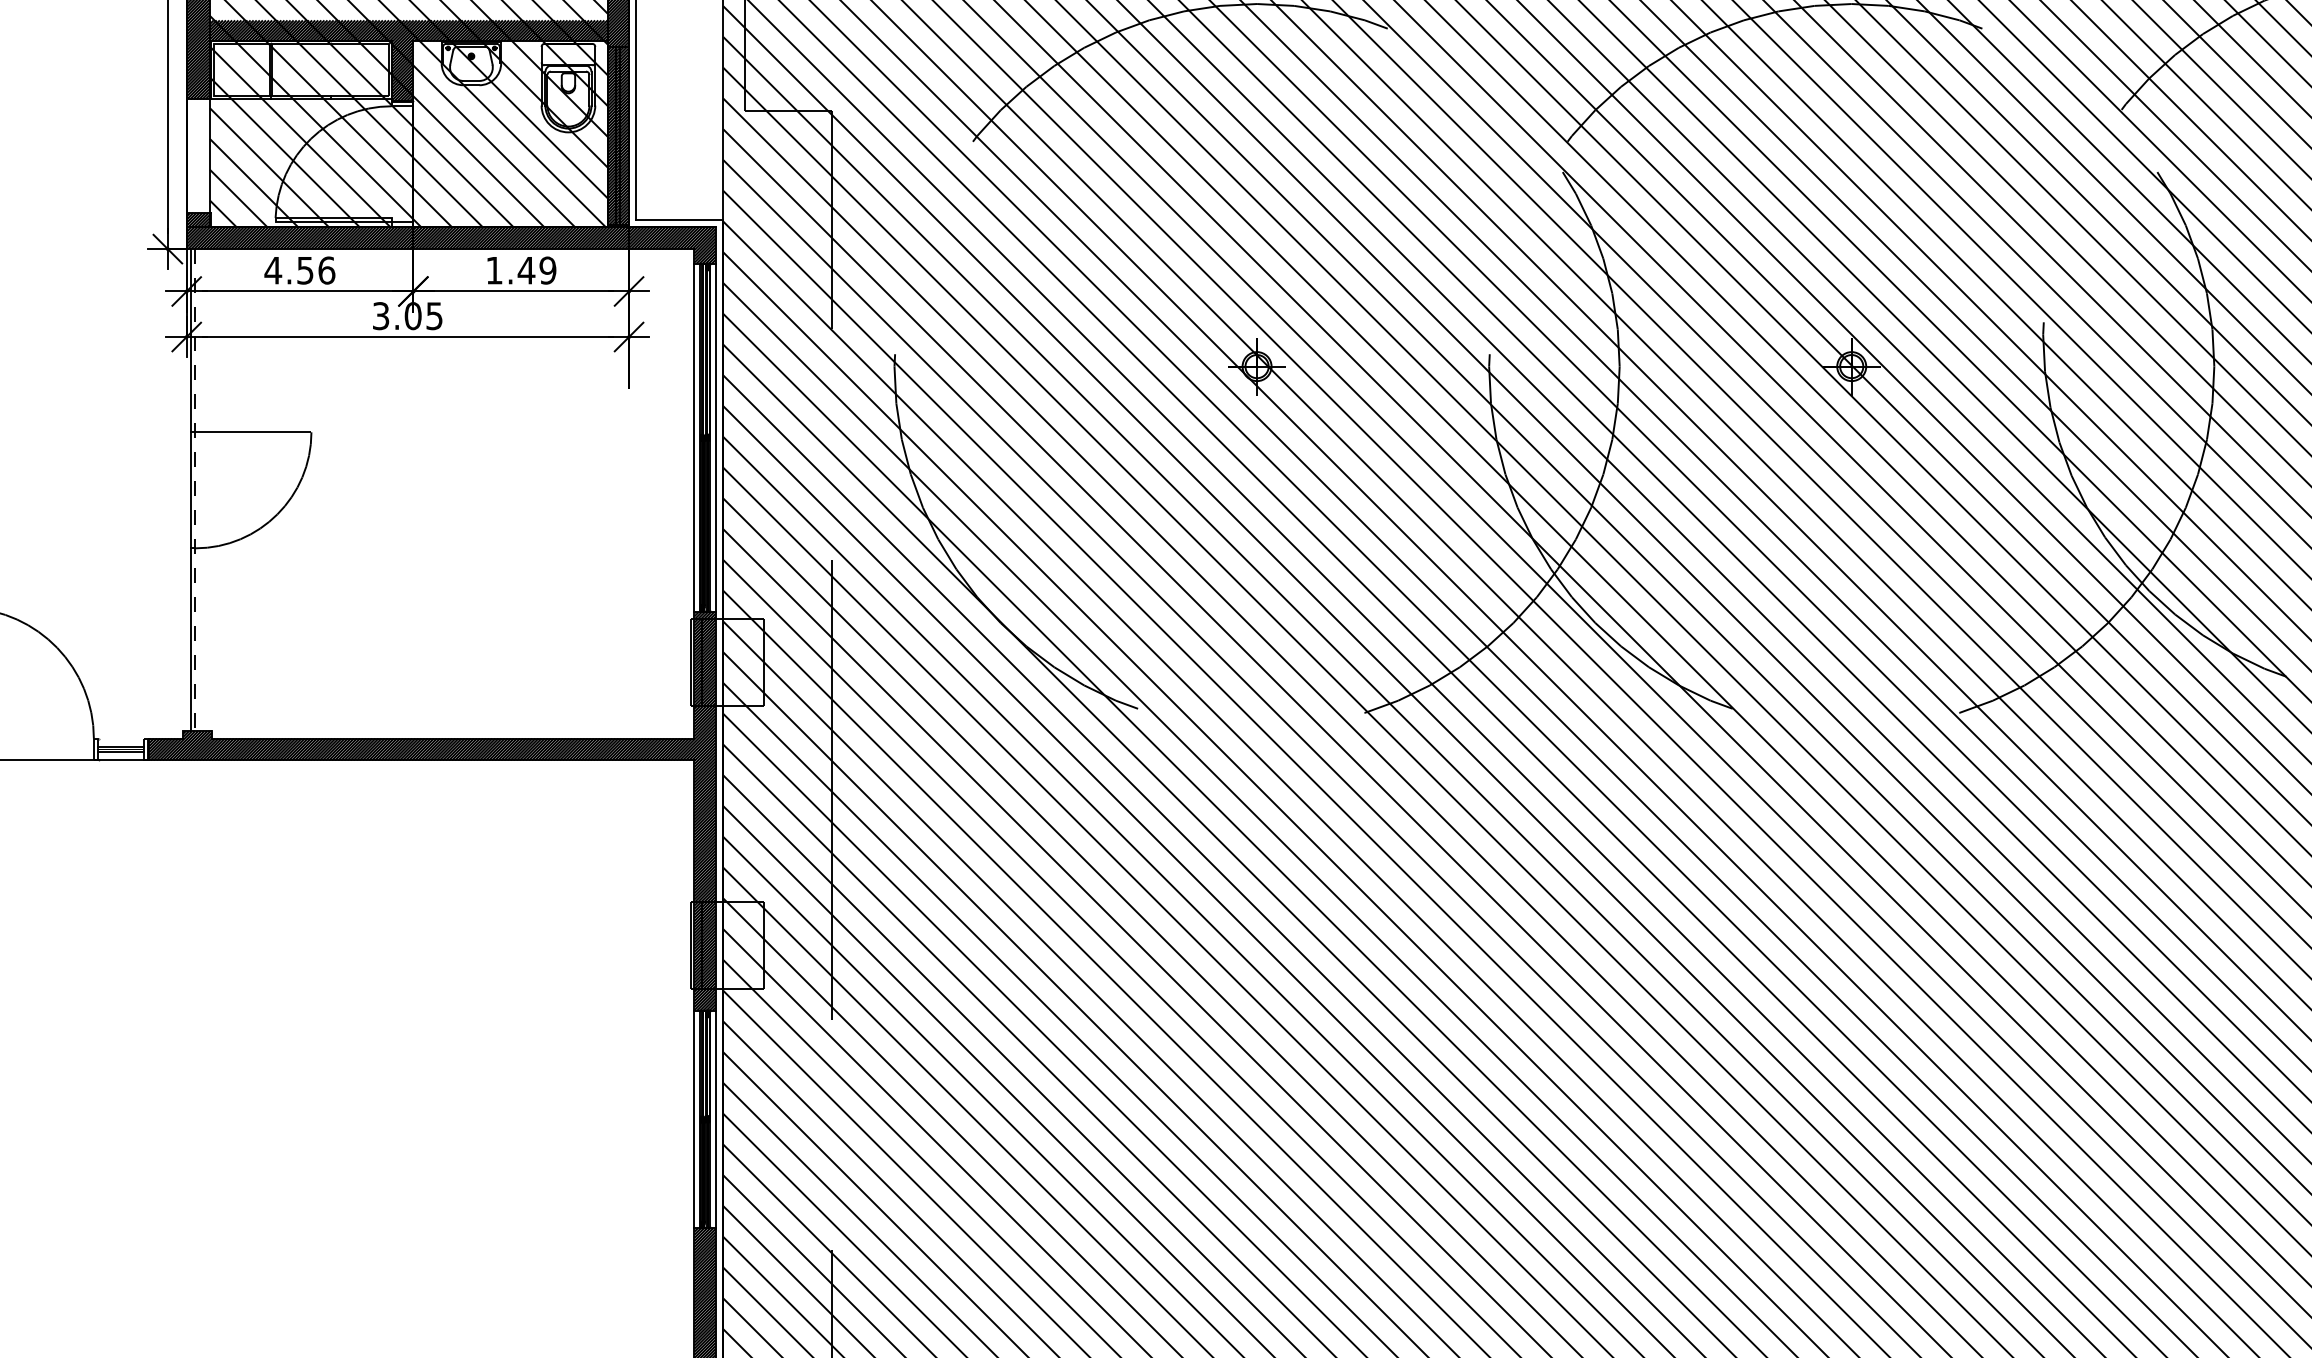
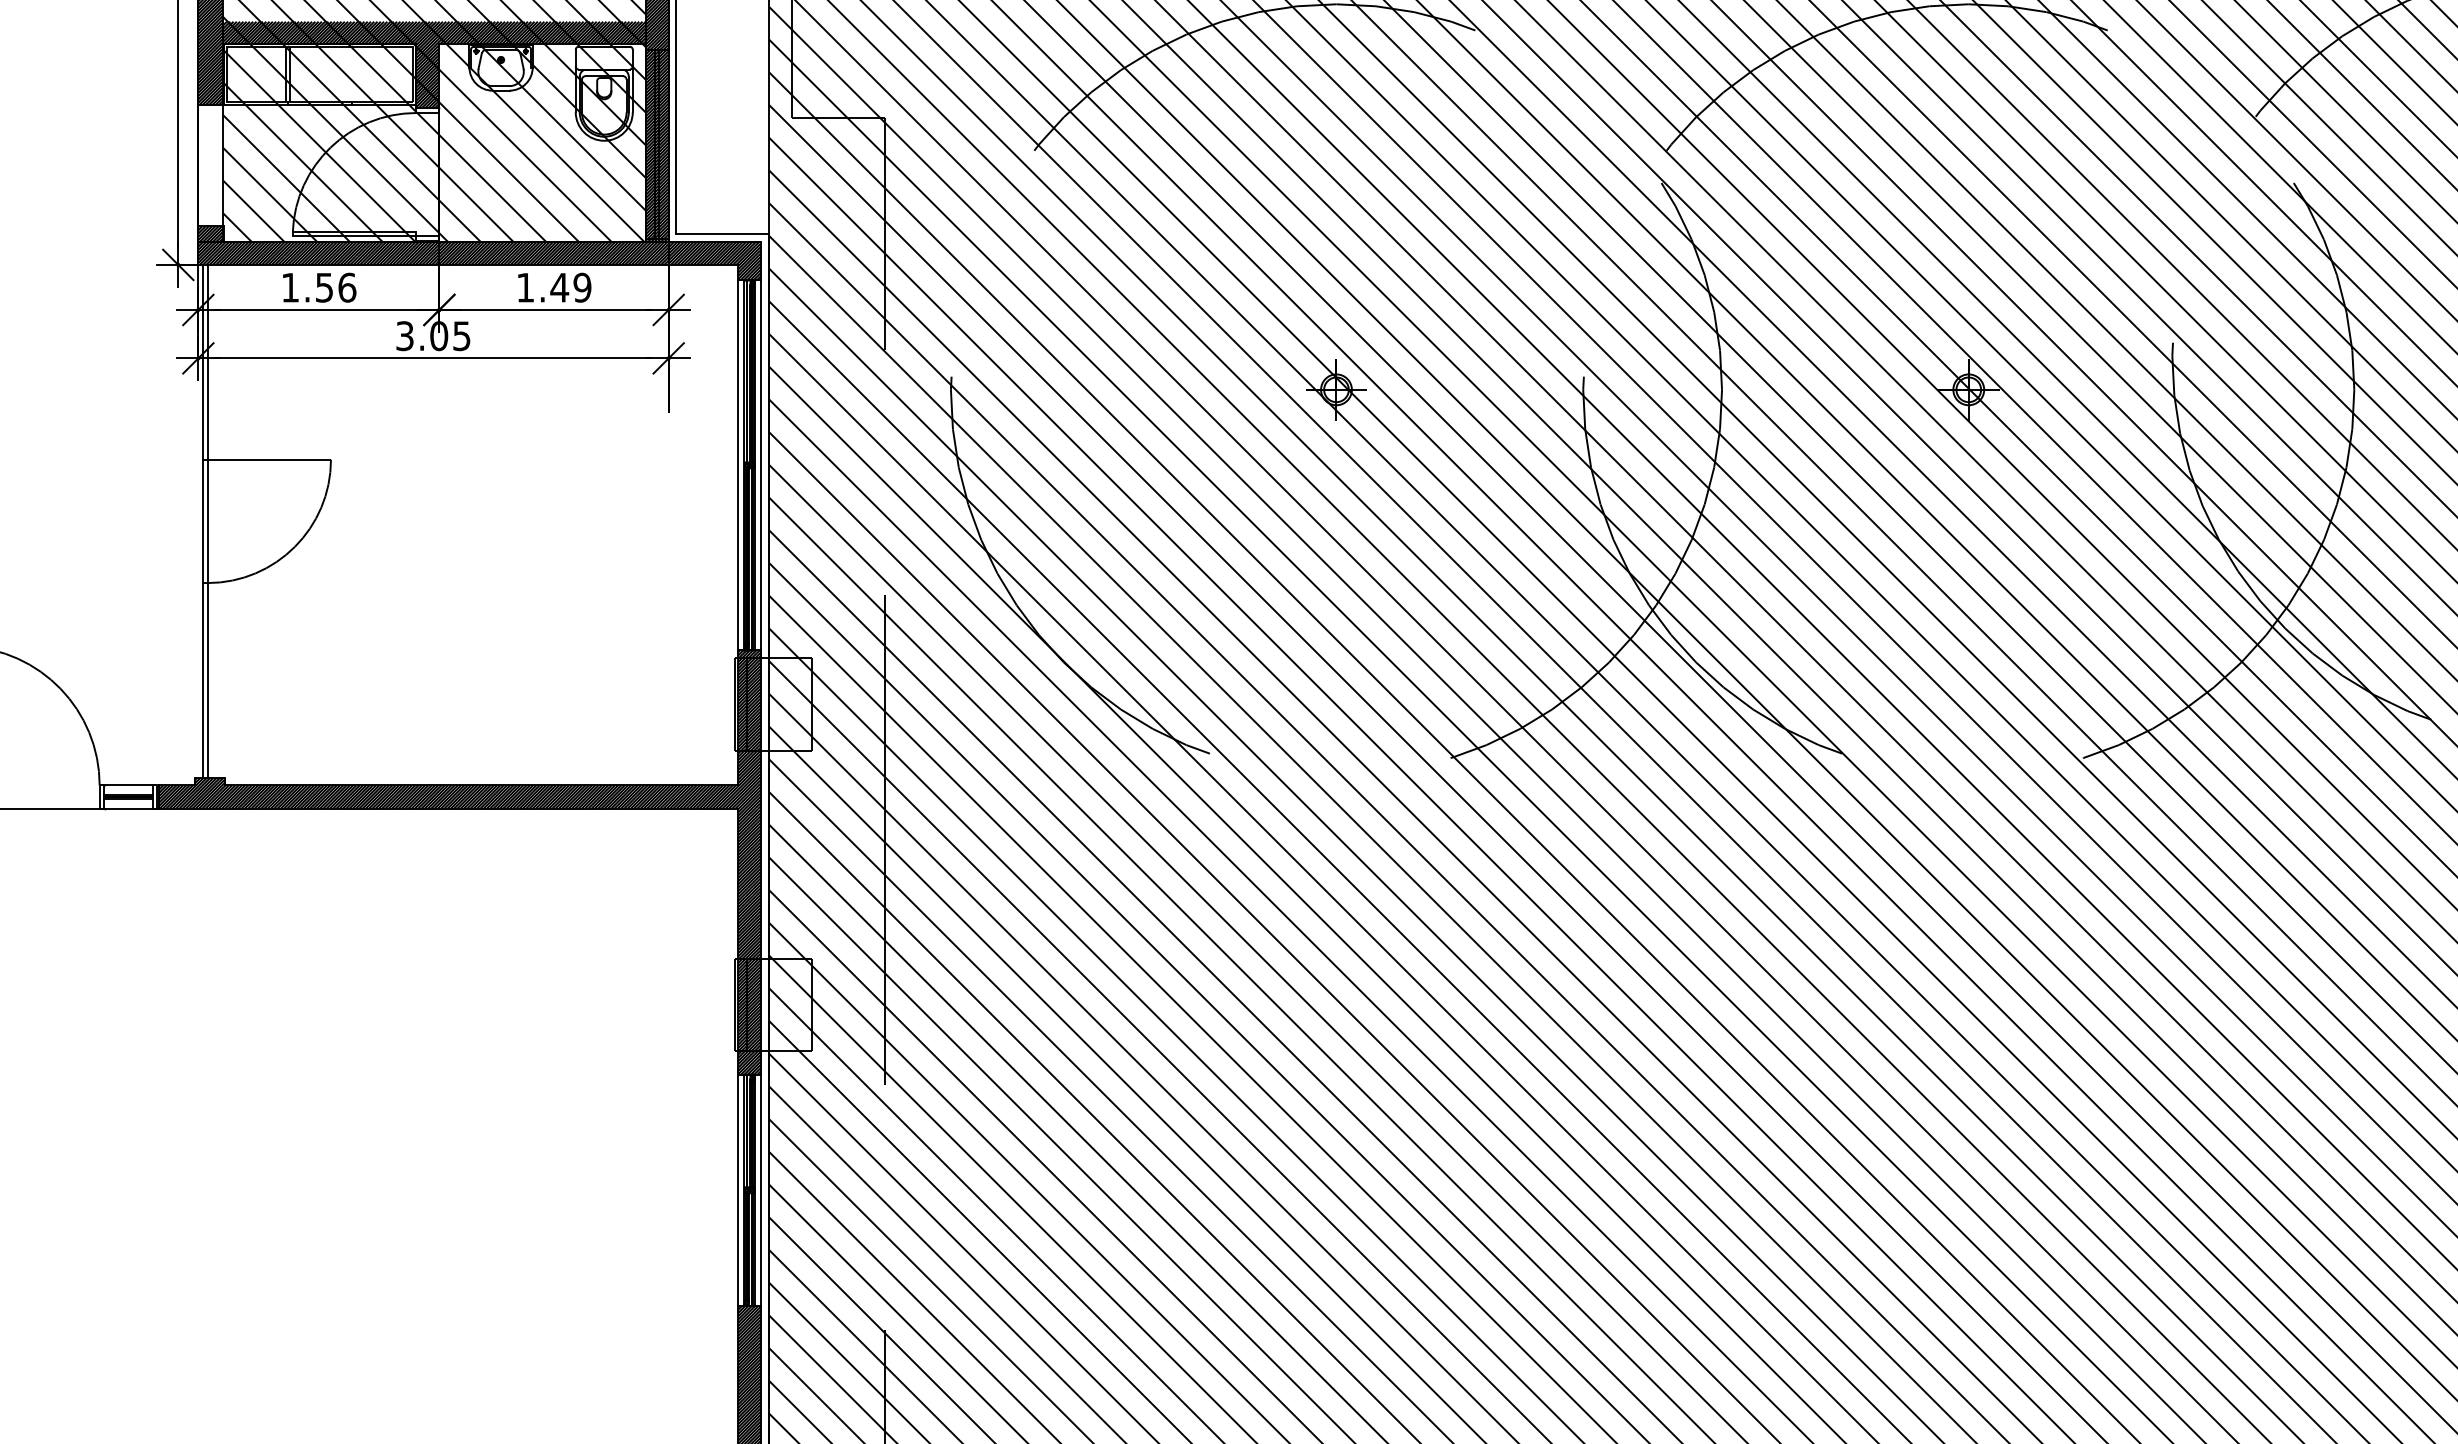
text: (273, 270) -> (290, 287), 4.56 -> 1.56
line: (195, 490) -> (207, 521), dashed -> solid
line: (120, 738) -> (127, 785), added

